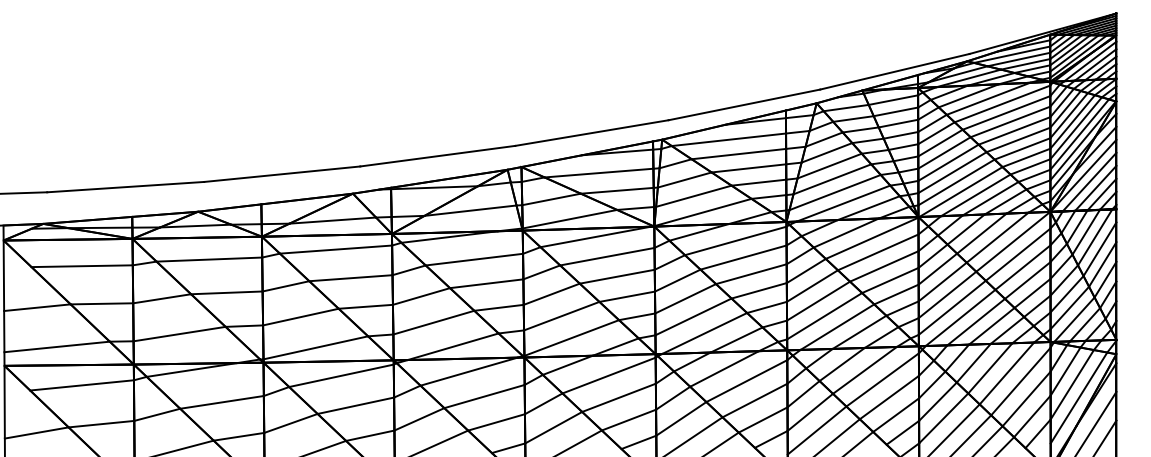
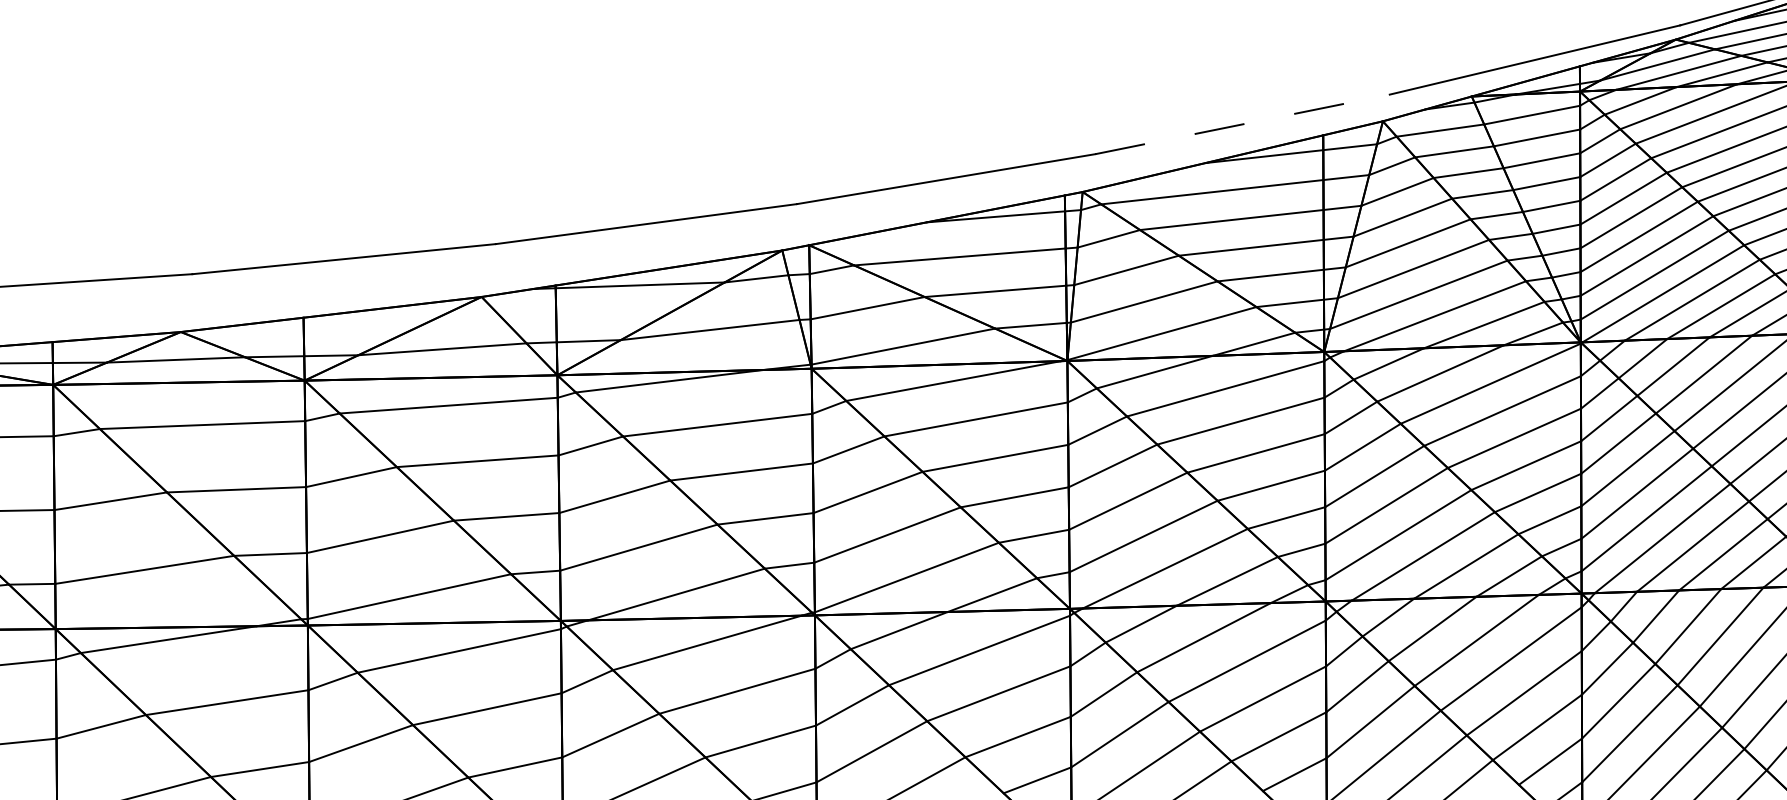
line: (744, 104) -> (1242, 123), solid -> dashed

